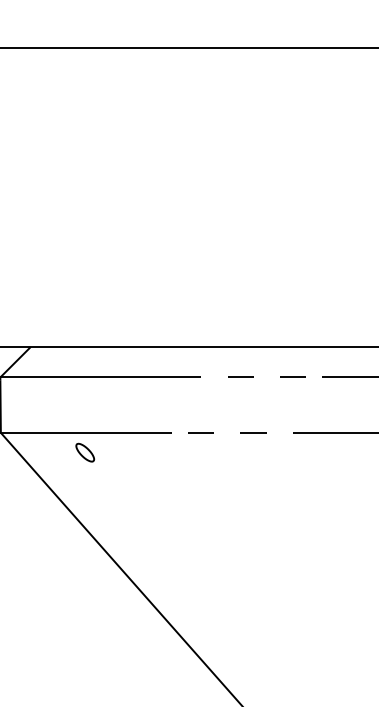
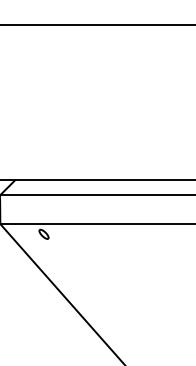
line: (250, 377) -> (129, 195), dashed -> solid
line: (244, 433) -> (126, 224), dashed -> solid

